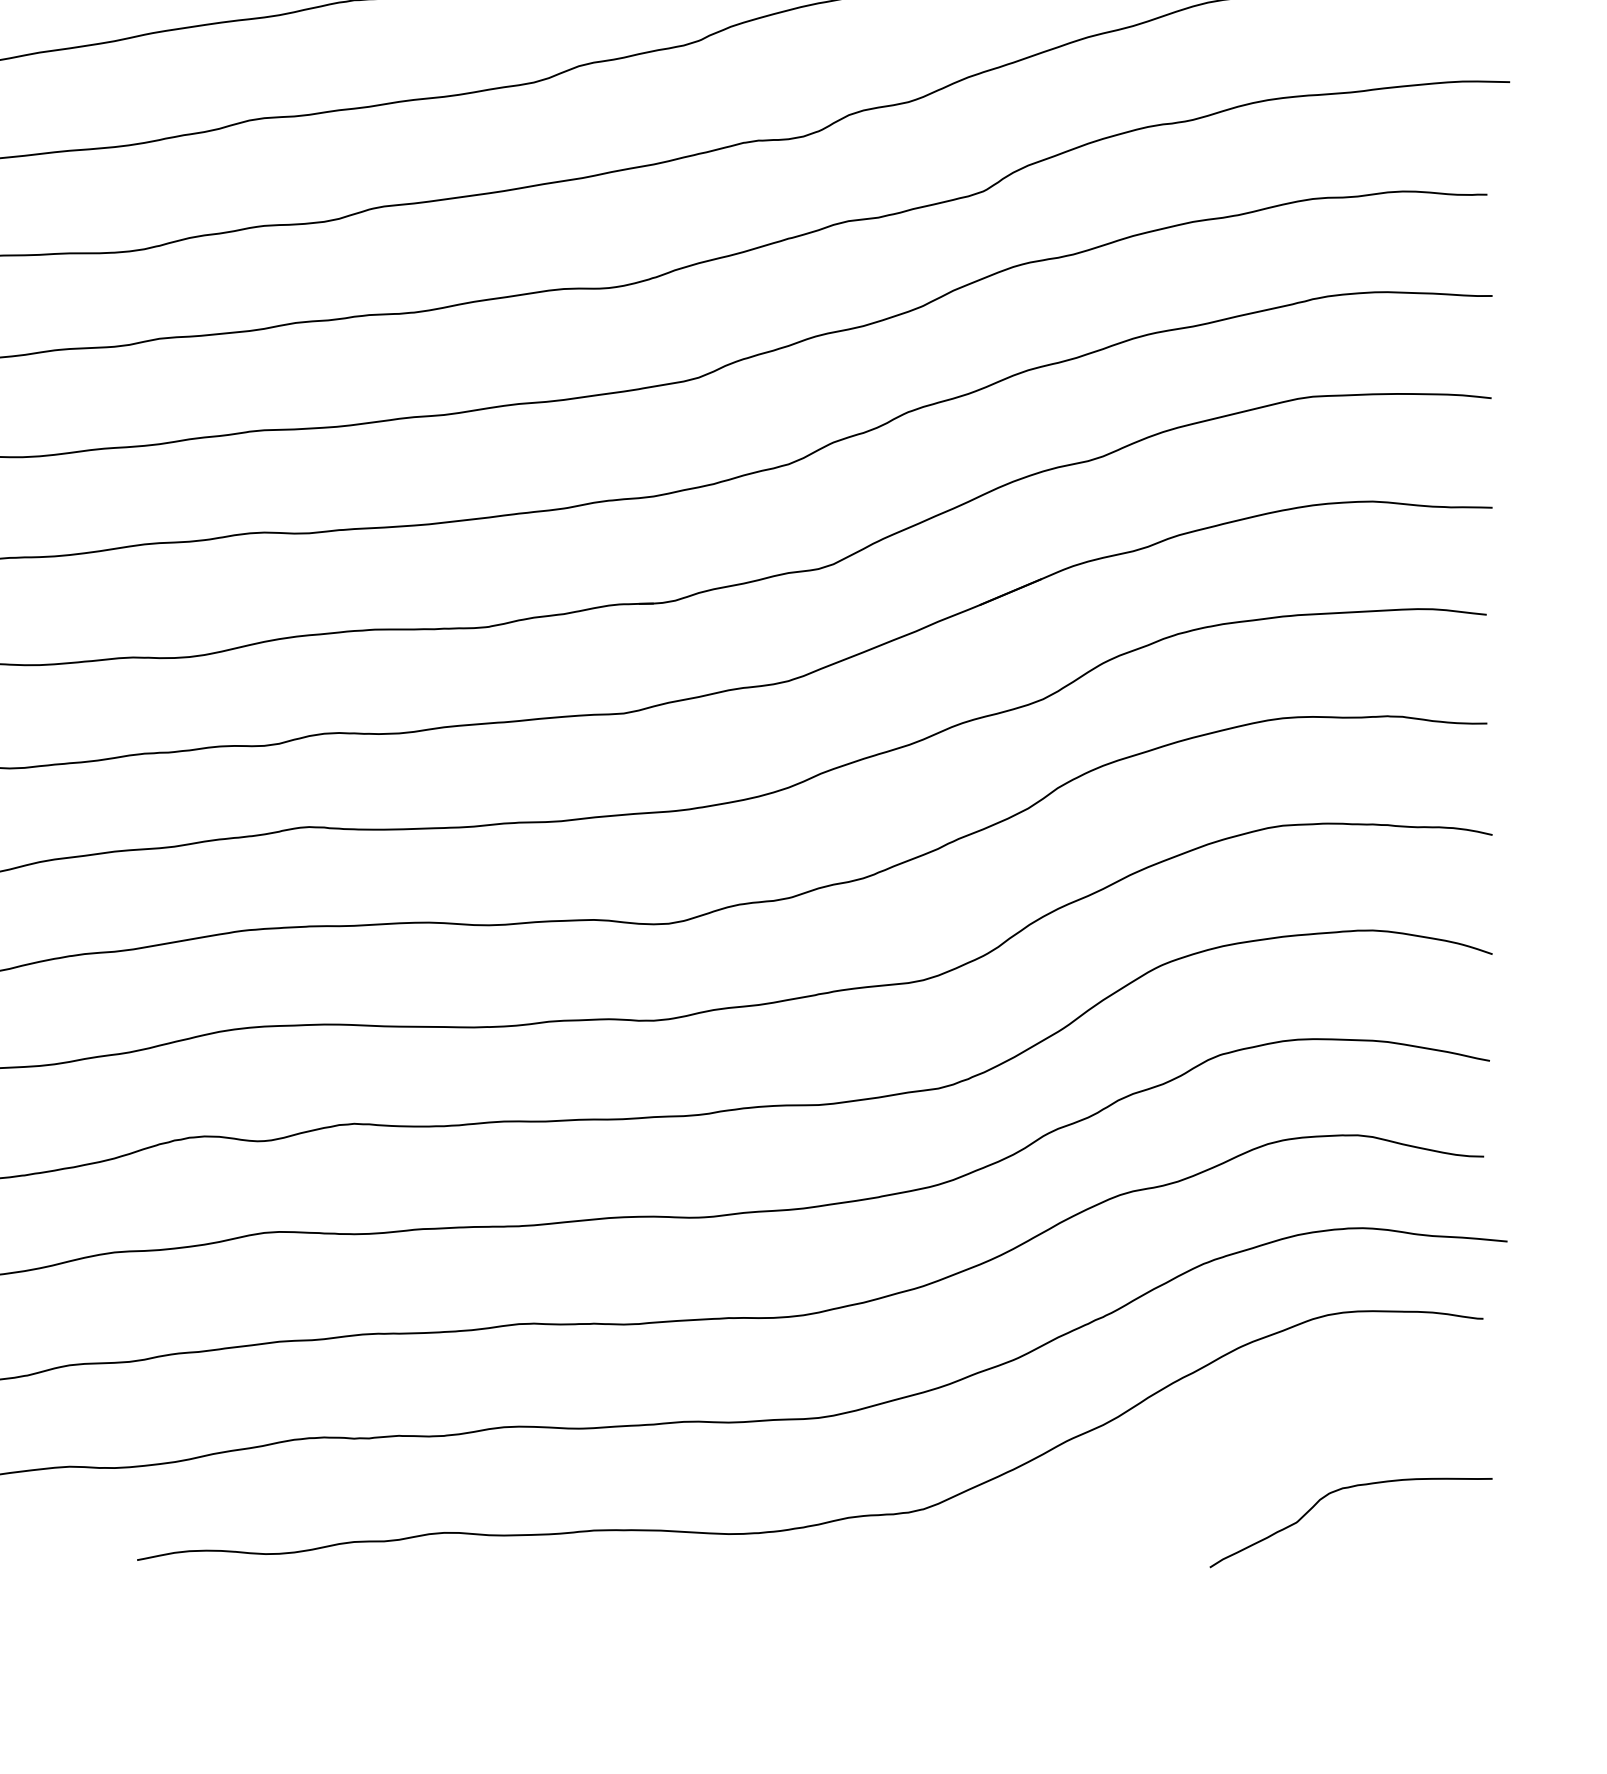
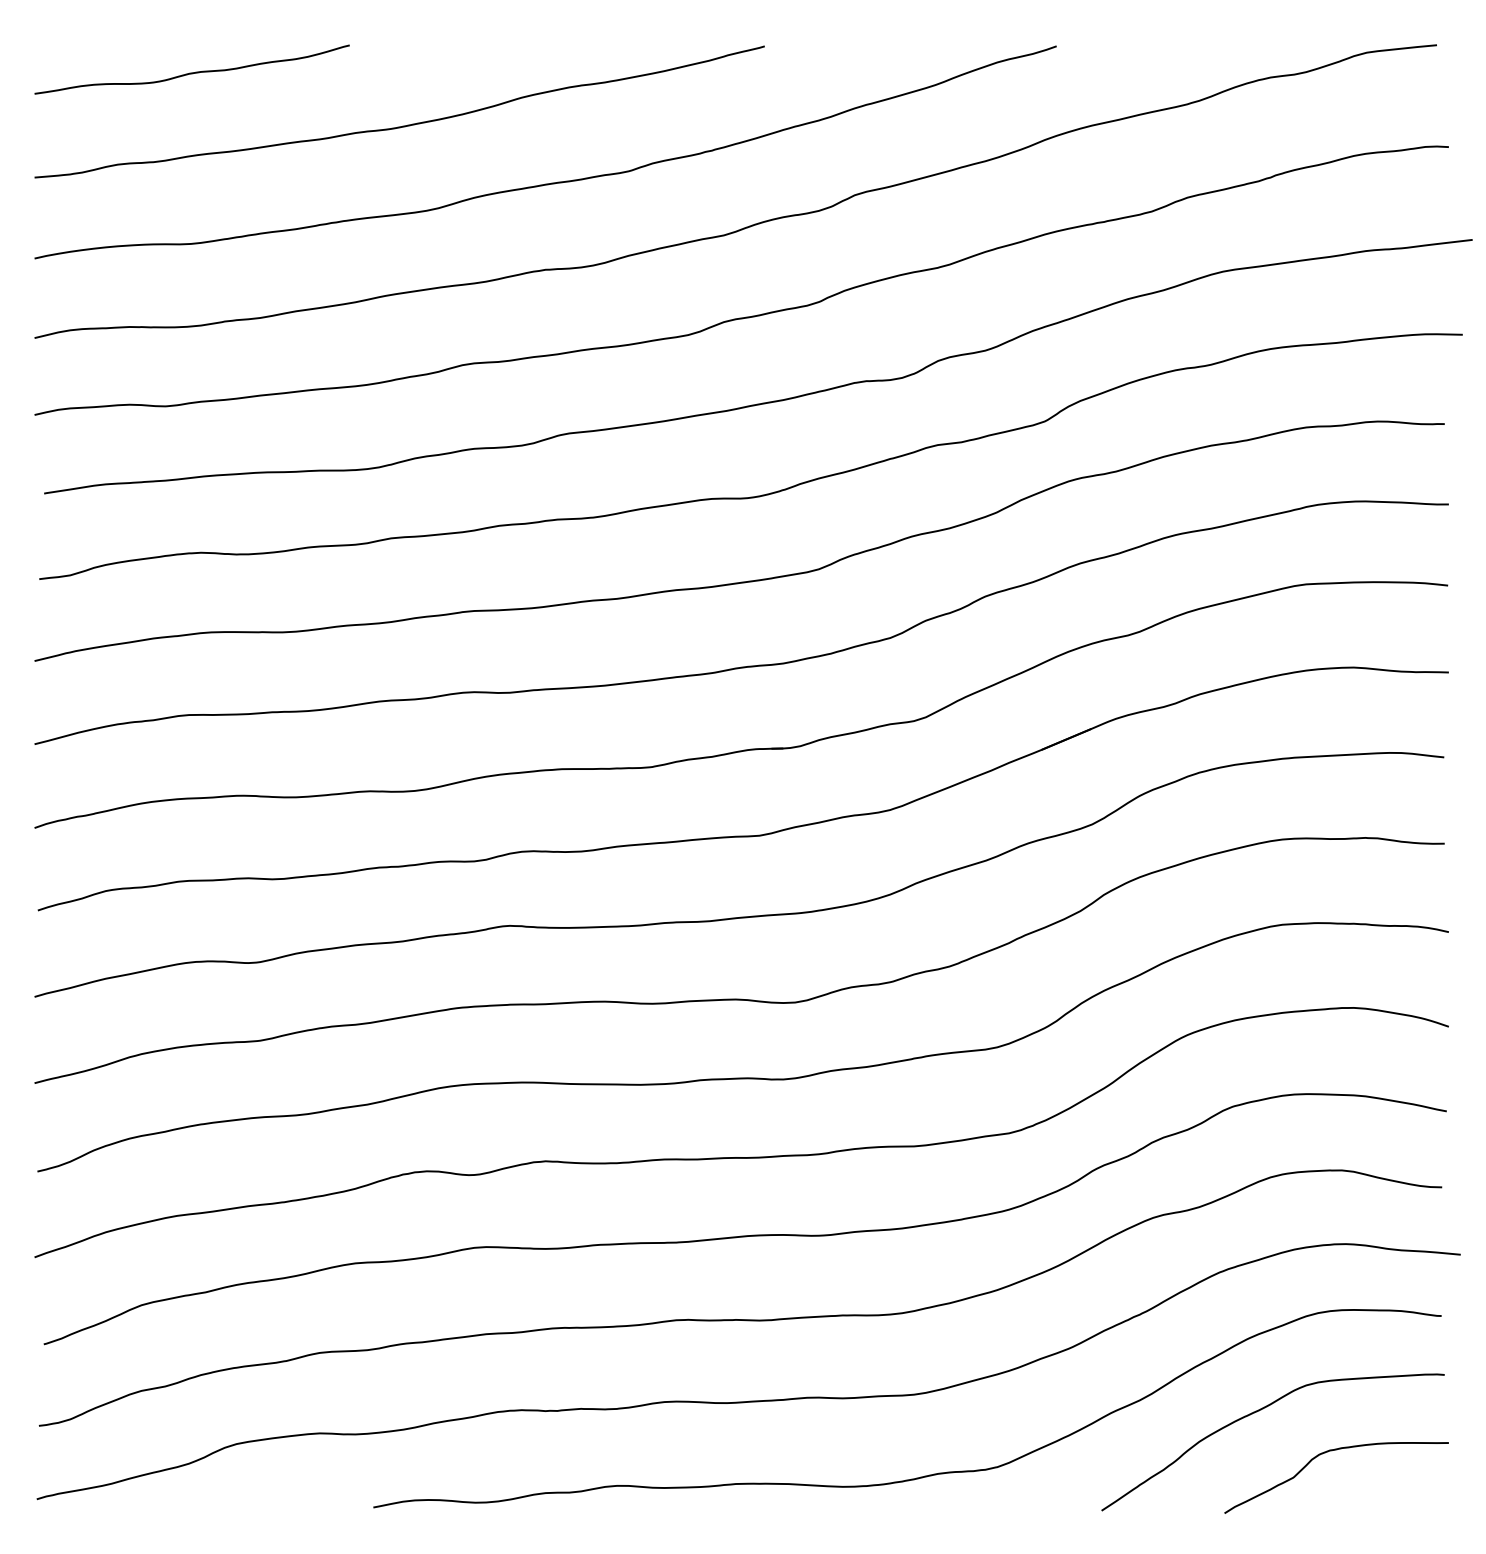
curve: (1253, 1439) -> (1259, 1411), added

